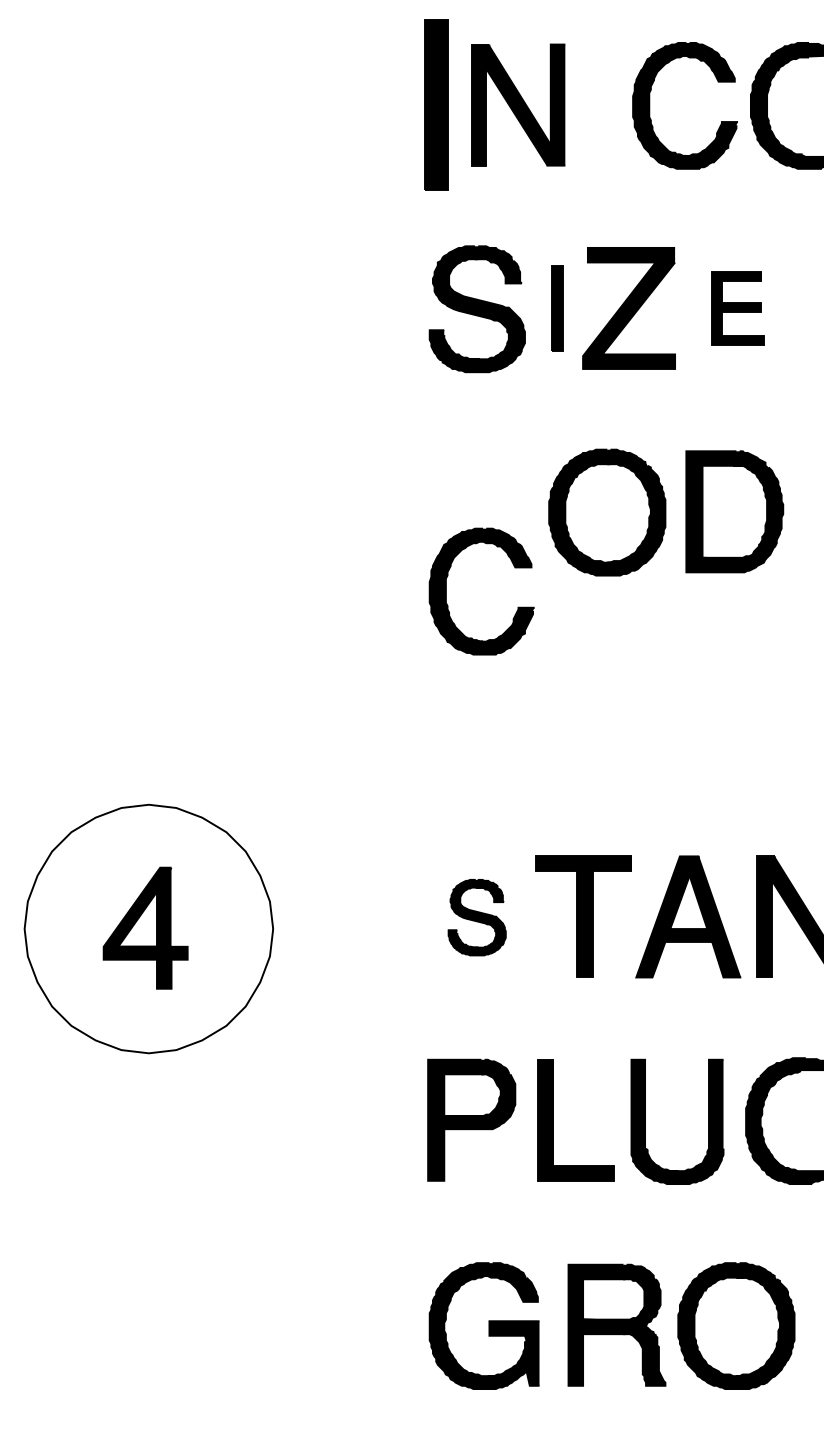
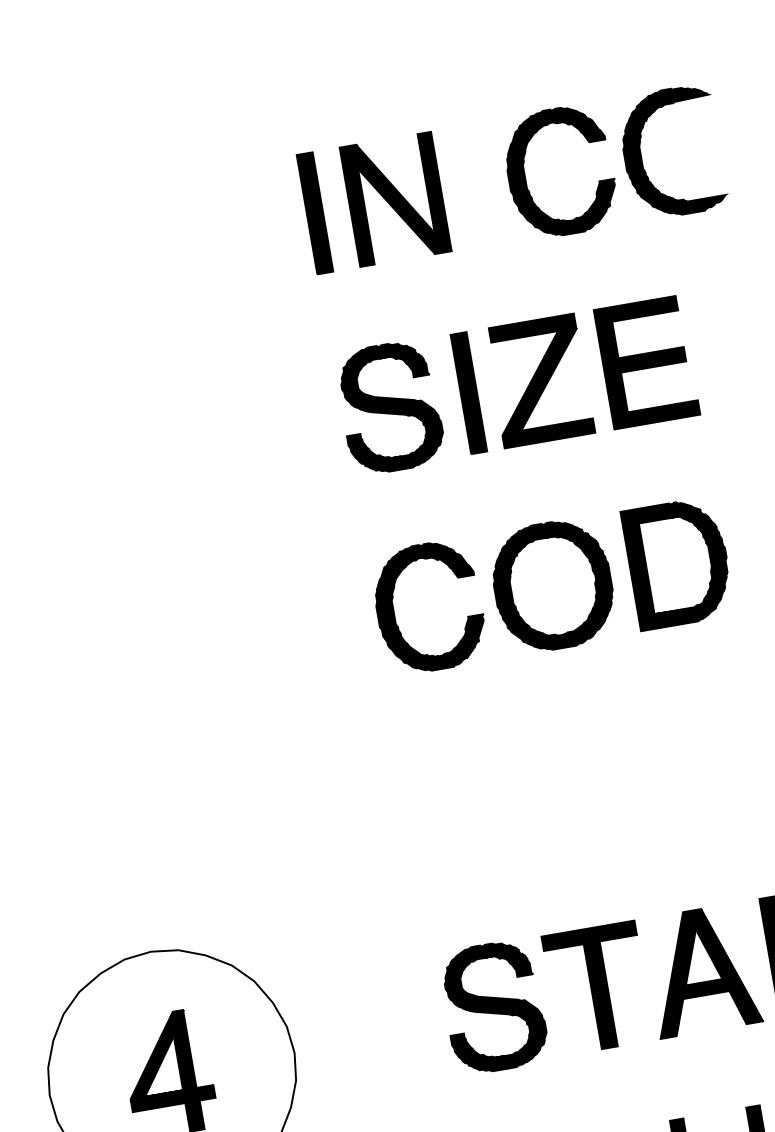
part: (435, 105) -> (314, 213), size x0.71
part: (556, 308) -> (468, 393), size x1.43
part: (737, 308) -> (646, 362), size x1.67
part: (446, 591) -> (394, 613), moved
part: (476, 917) -> (493, 1007), size x1.67

